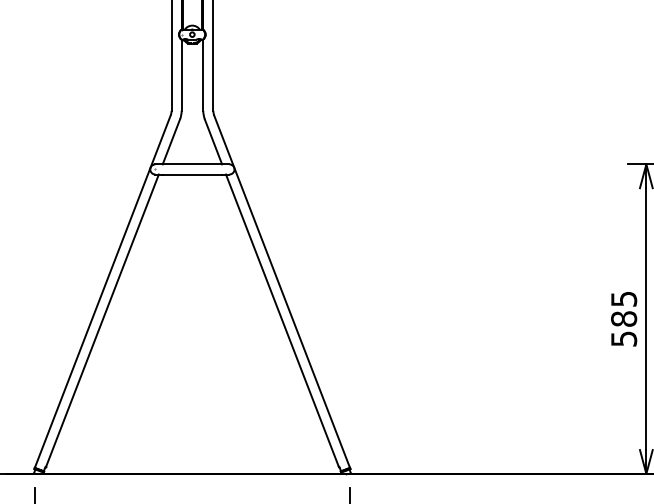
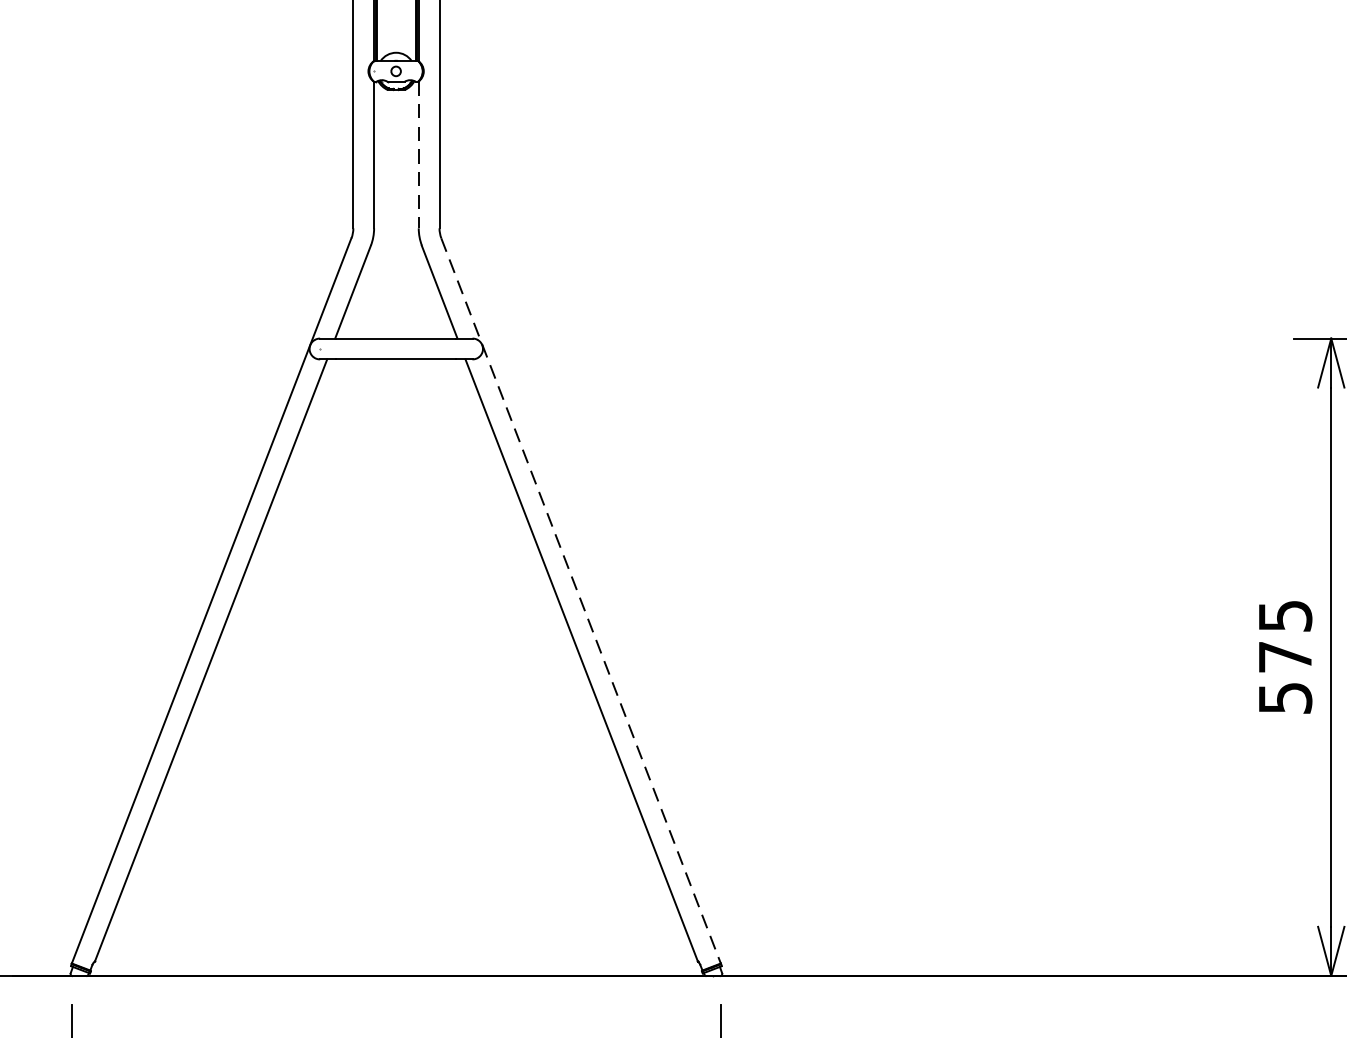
line: (203, 75) -> (419, 155), solid -> dashed
line: (282, 291) -> (581, 600), solid -> dashed
text: (624, 318) -> (1286, 655), 585 -> 575

